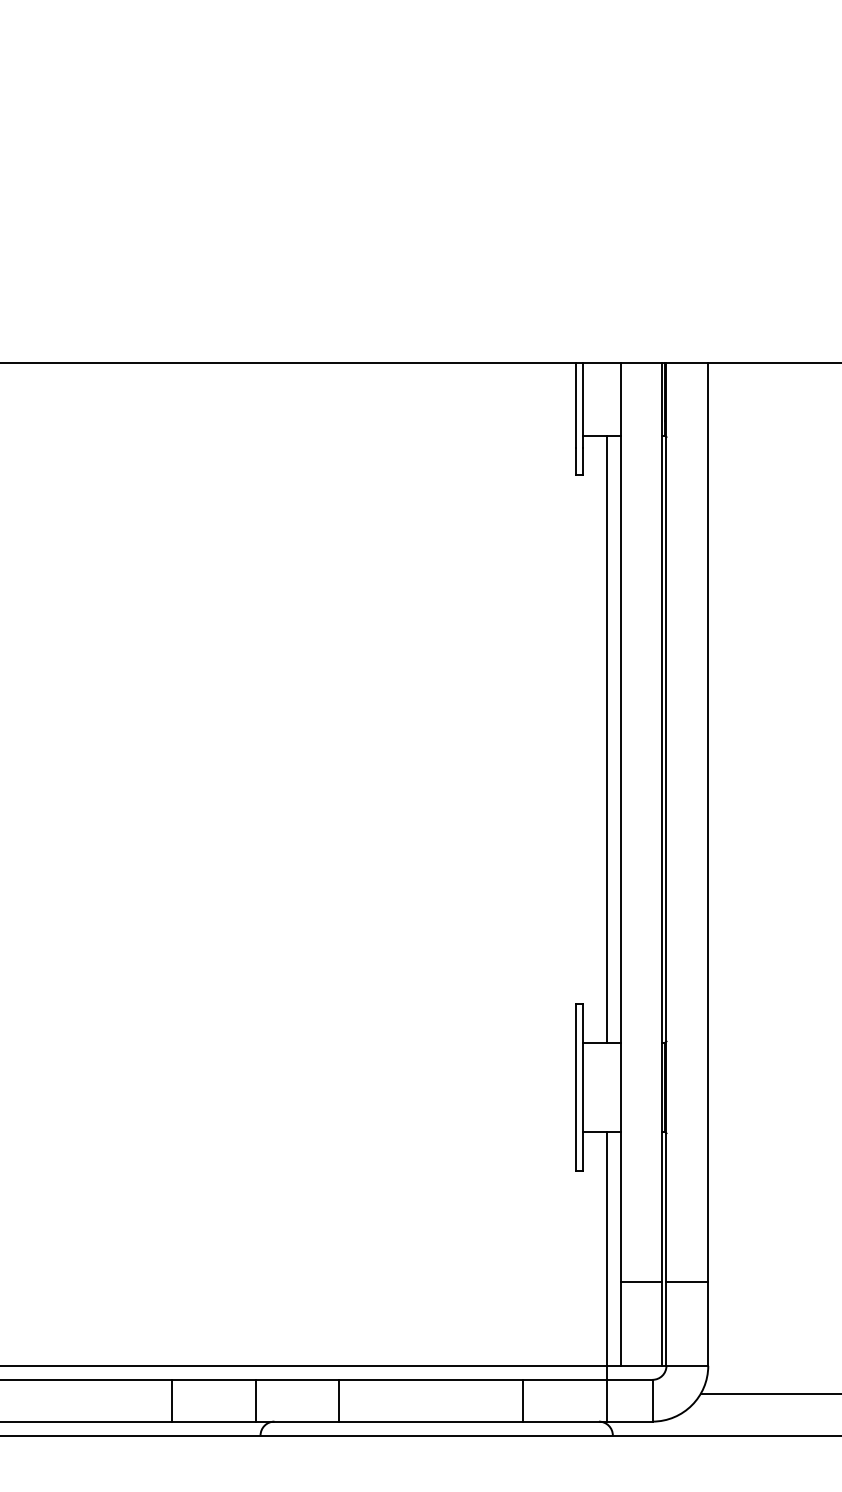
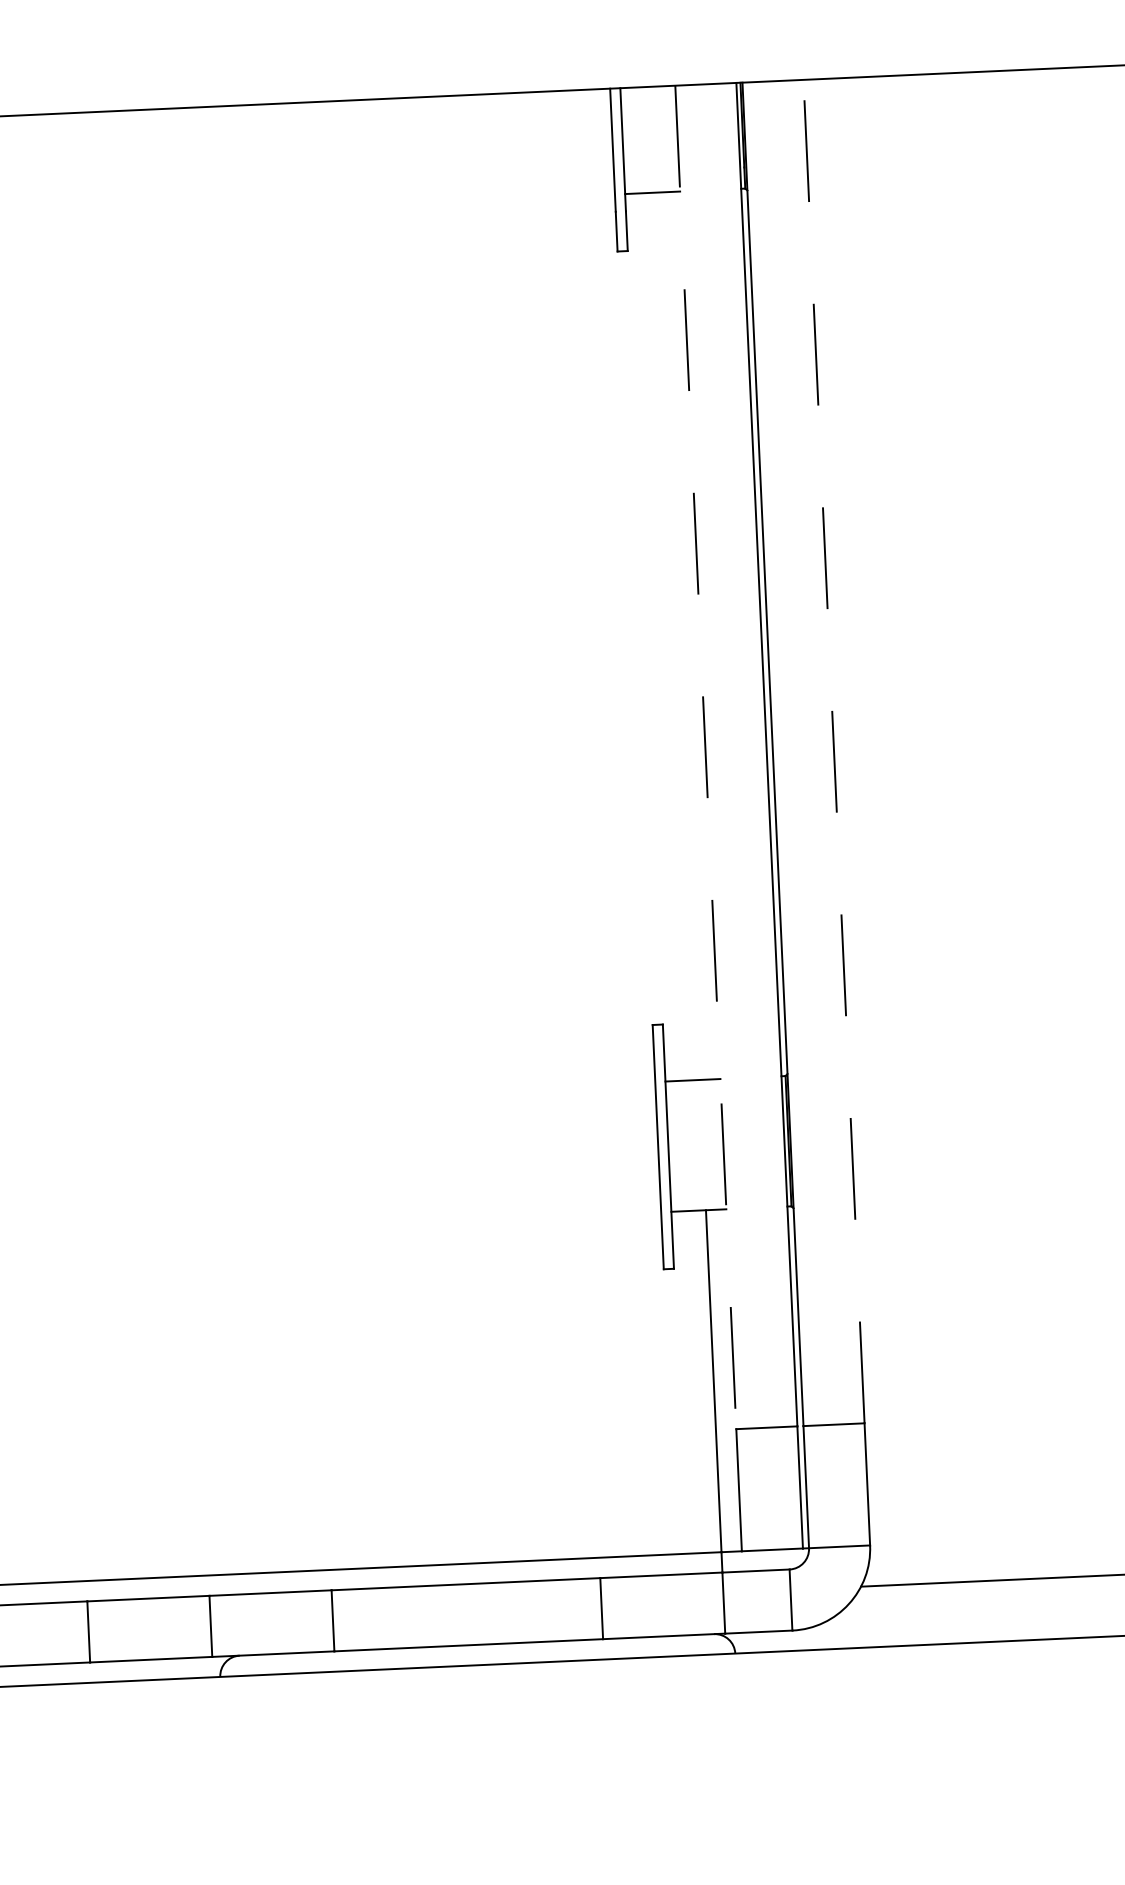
line: (606, 738) -> (679, 635), removed
line: (620, 822) -> (705, 756), solid -> dashed
line: (708, 822) -> (834, 751), solid -> dashed

